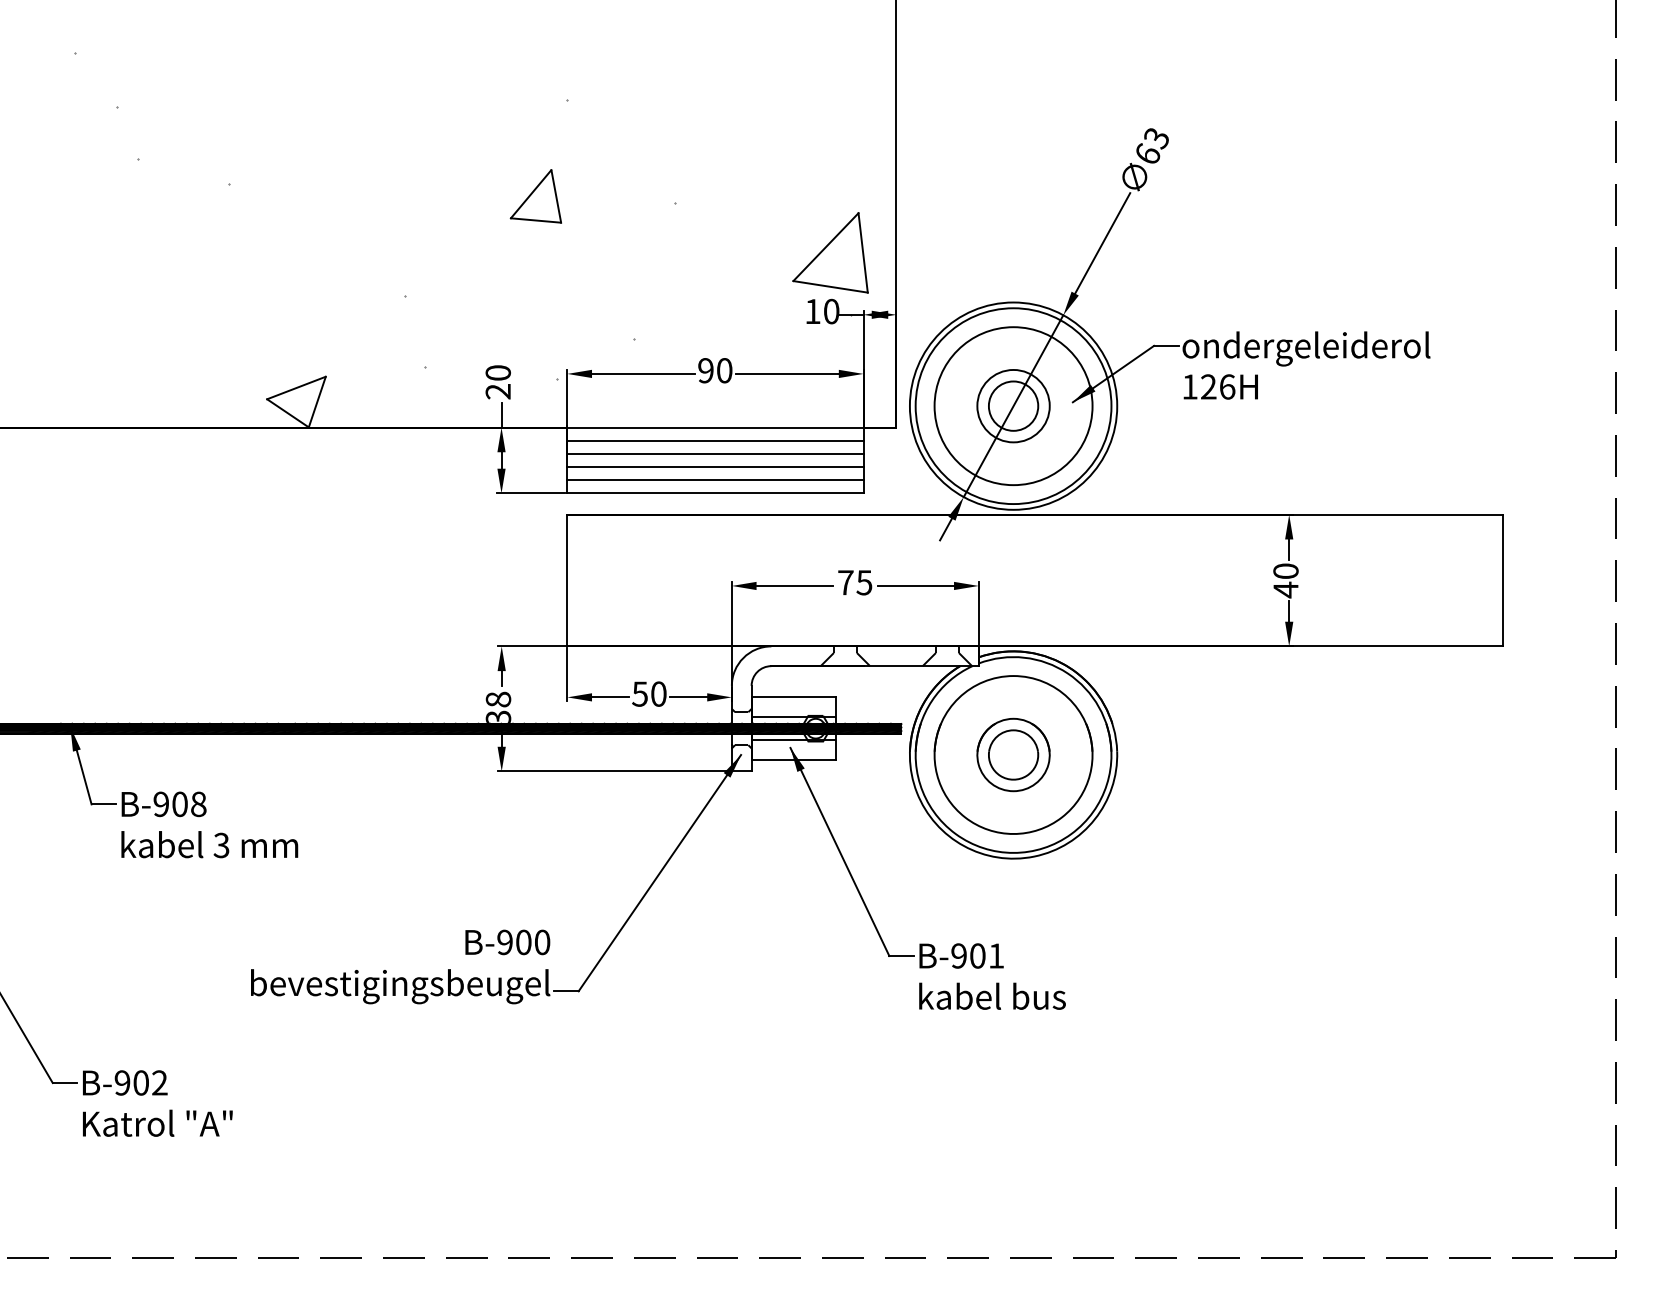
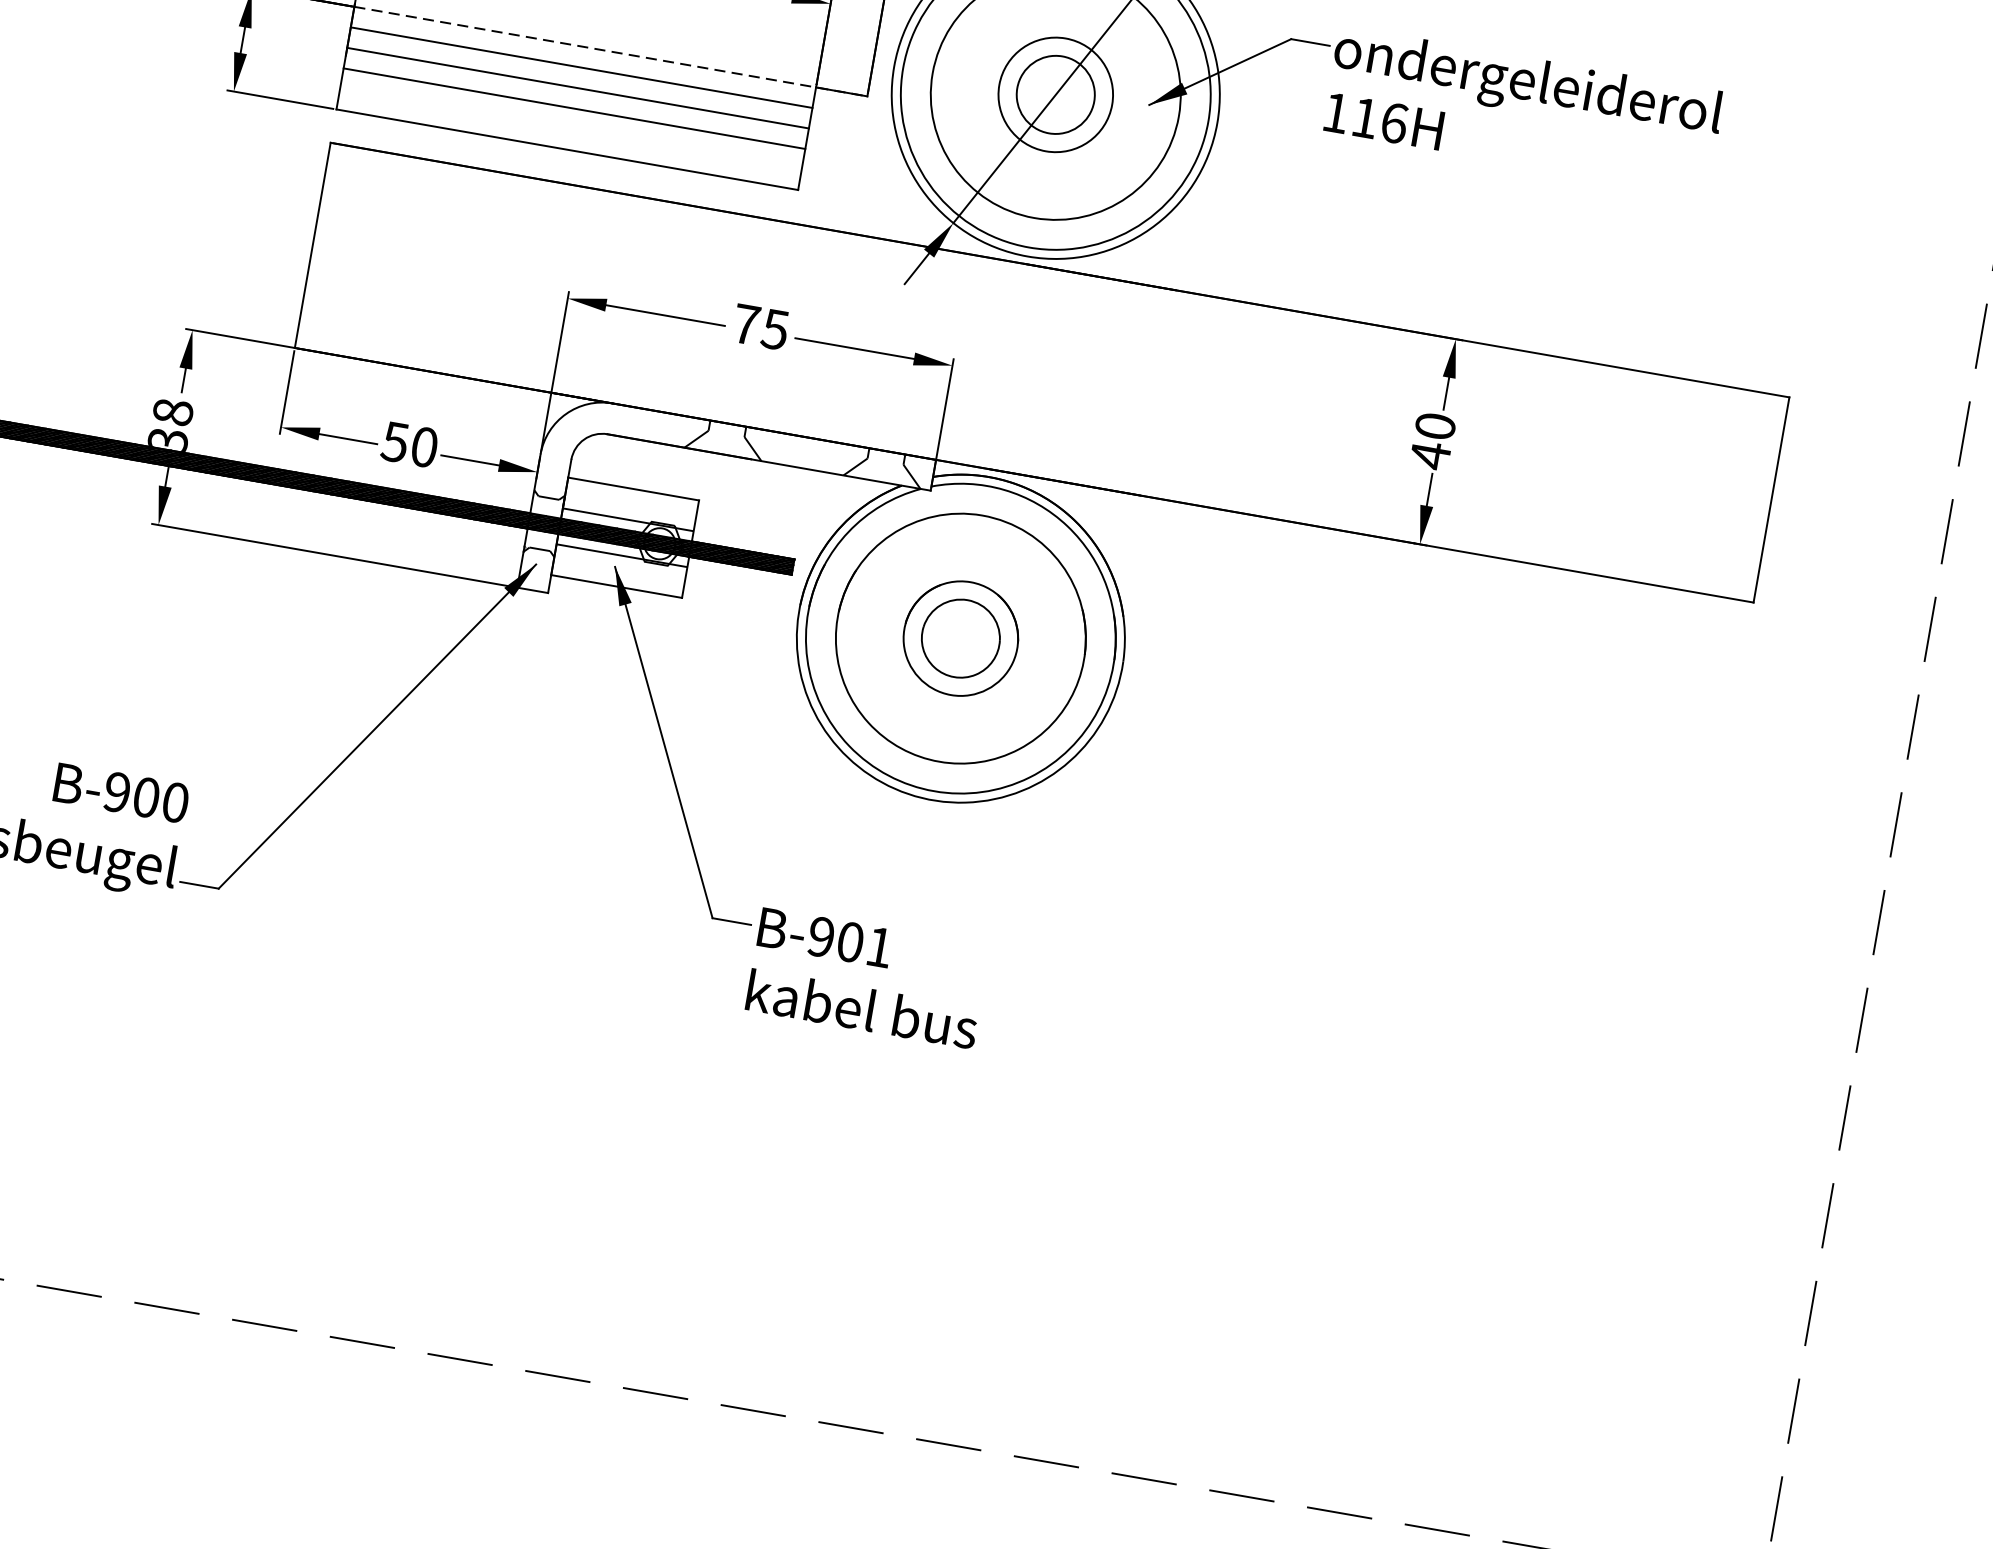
text: (1208, 386) -> (1364, 117), 126H -> 116H
line: (731, 427) -> (610, 51), solid -> dashed
line: (715, 480) -> (570, 129), removed

